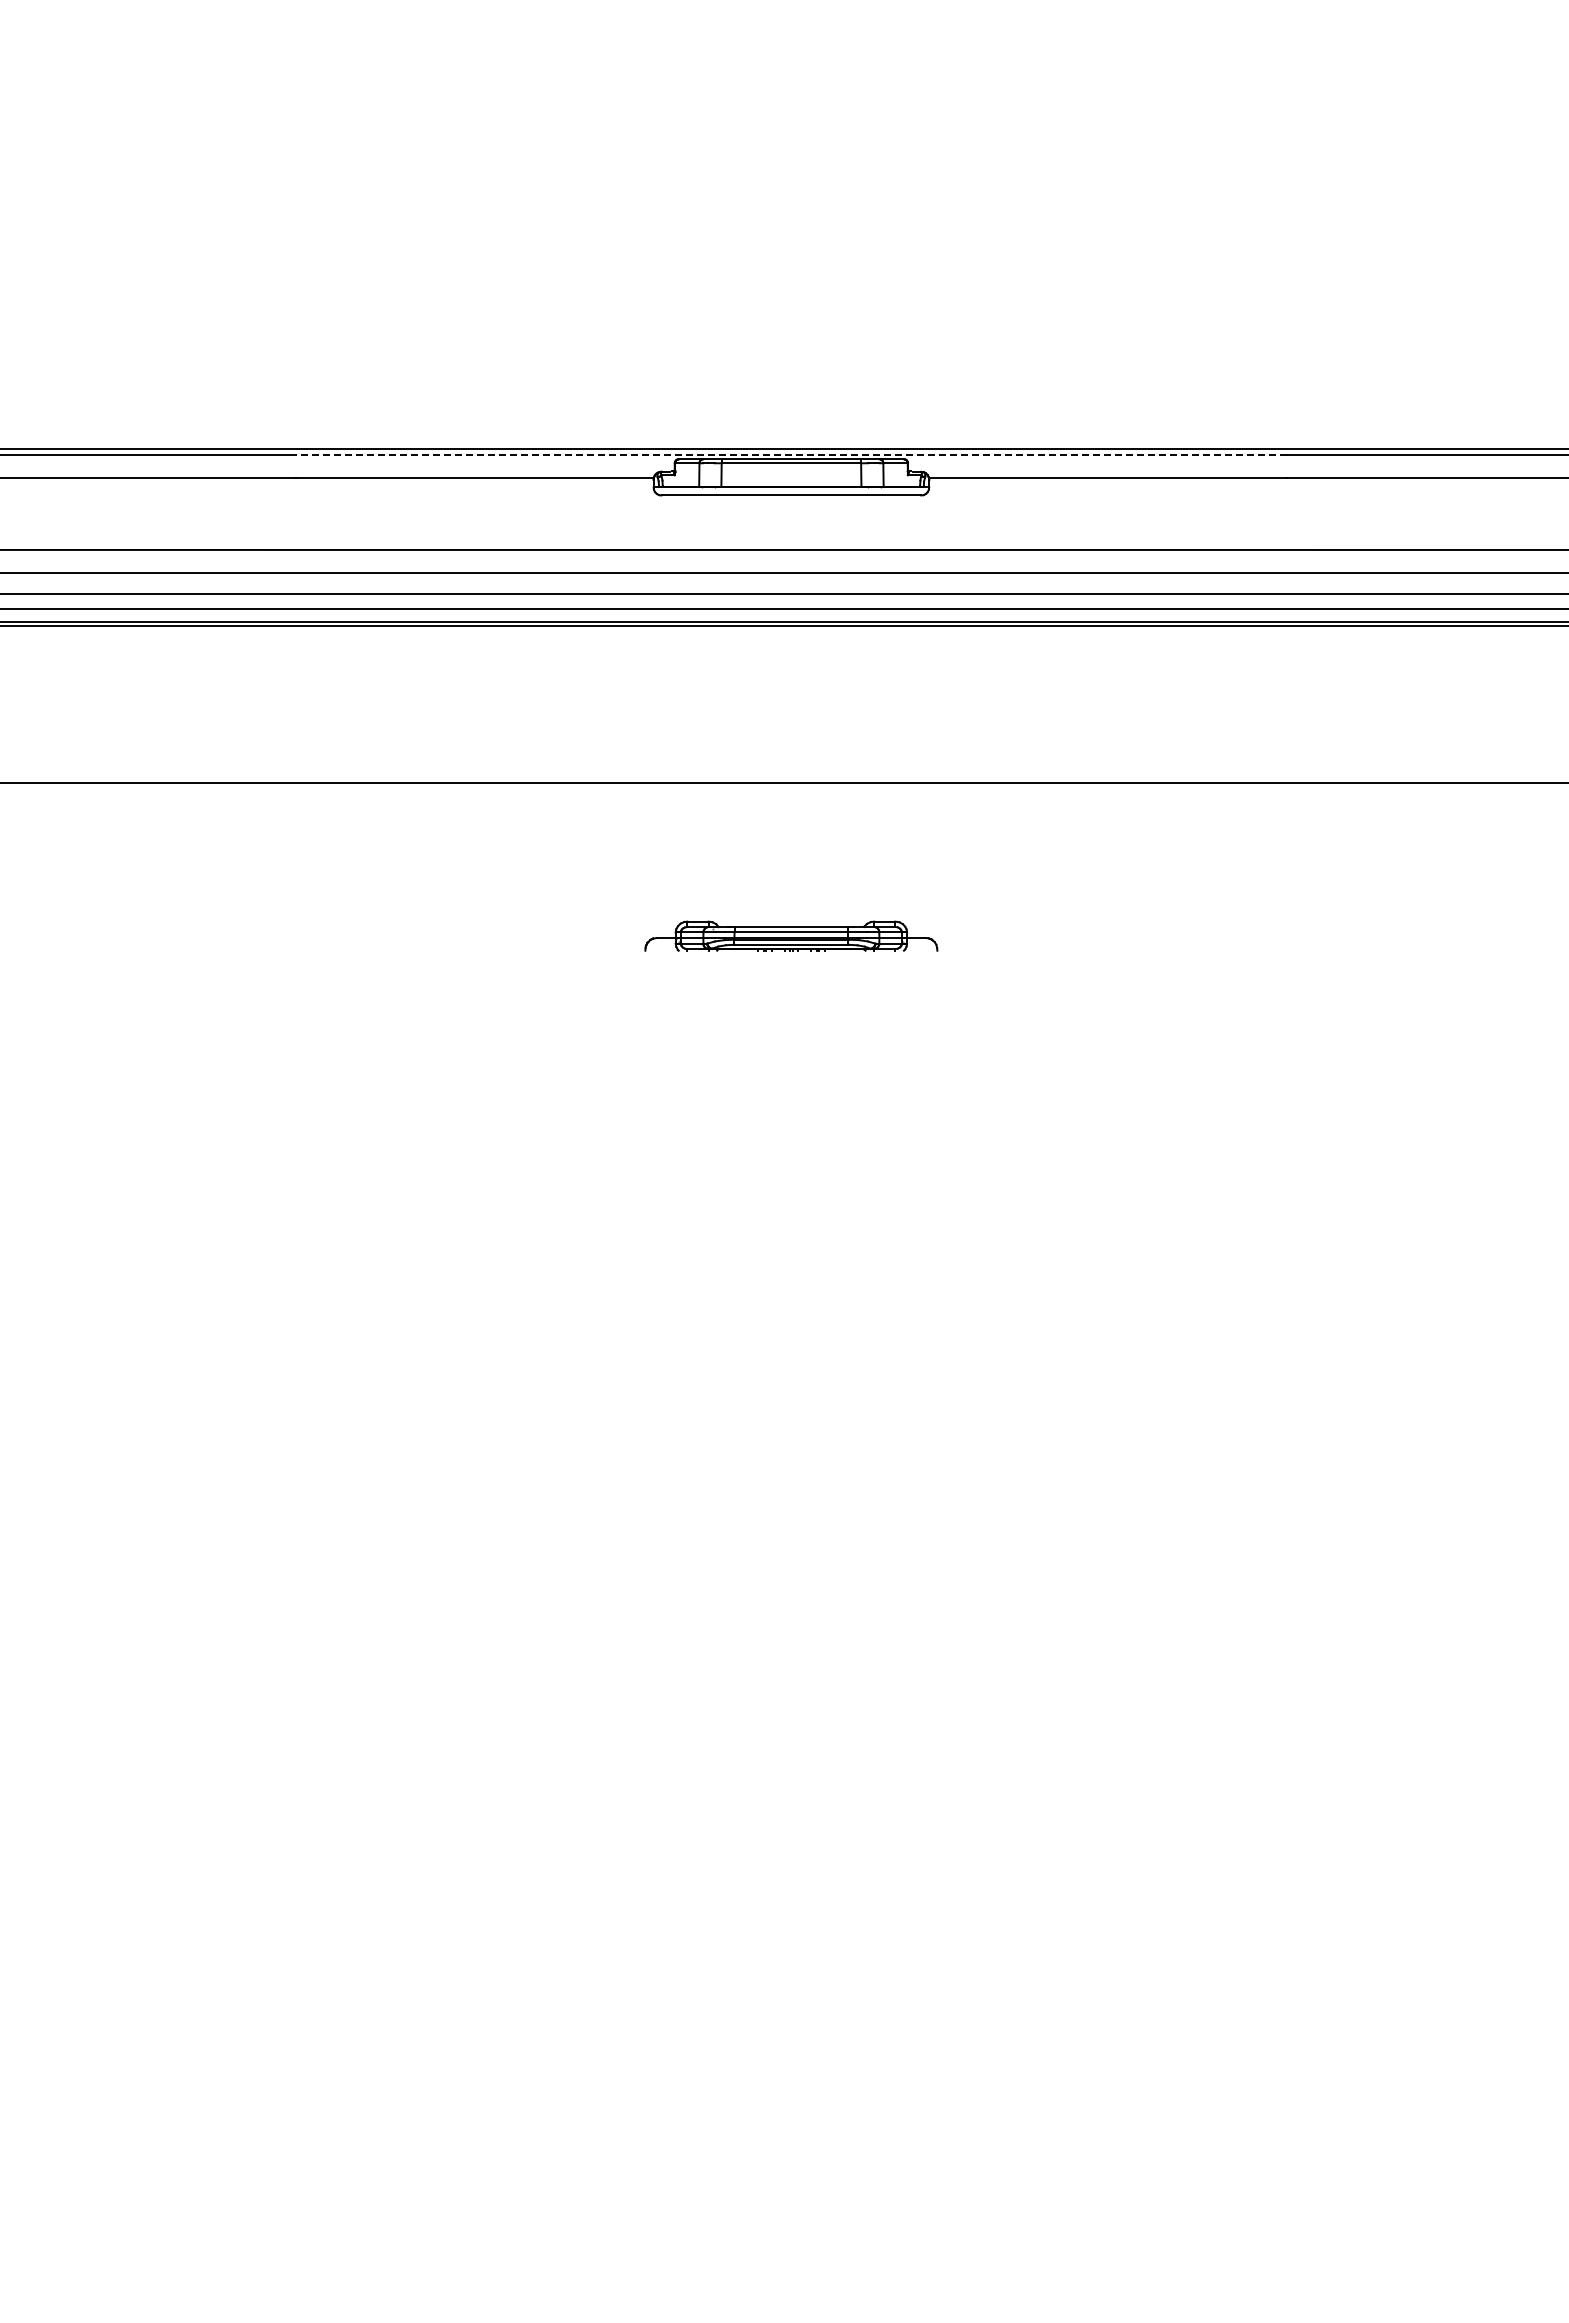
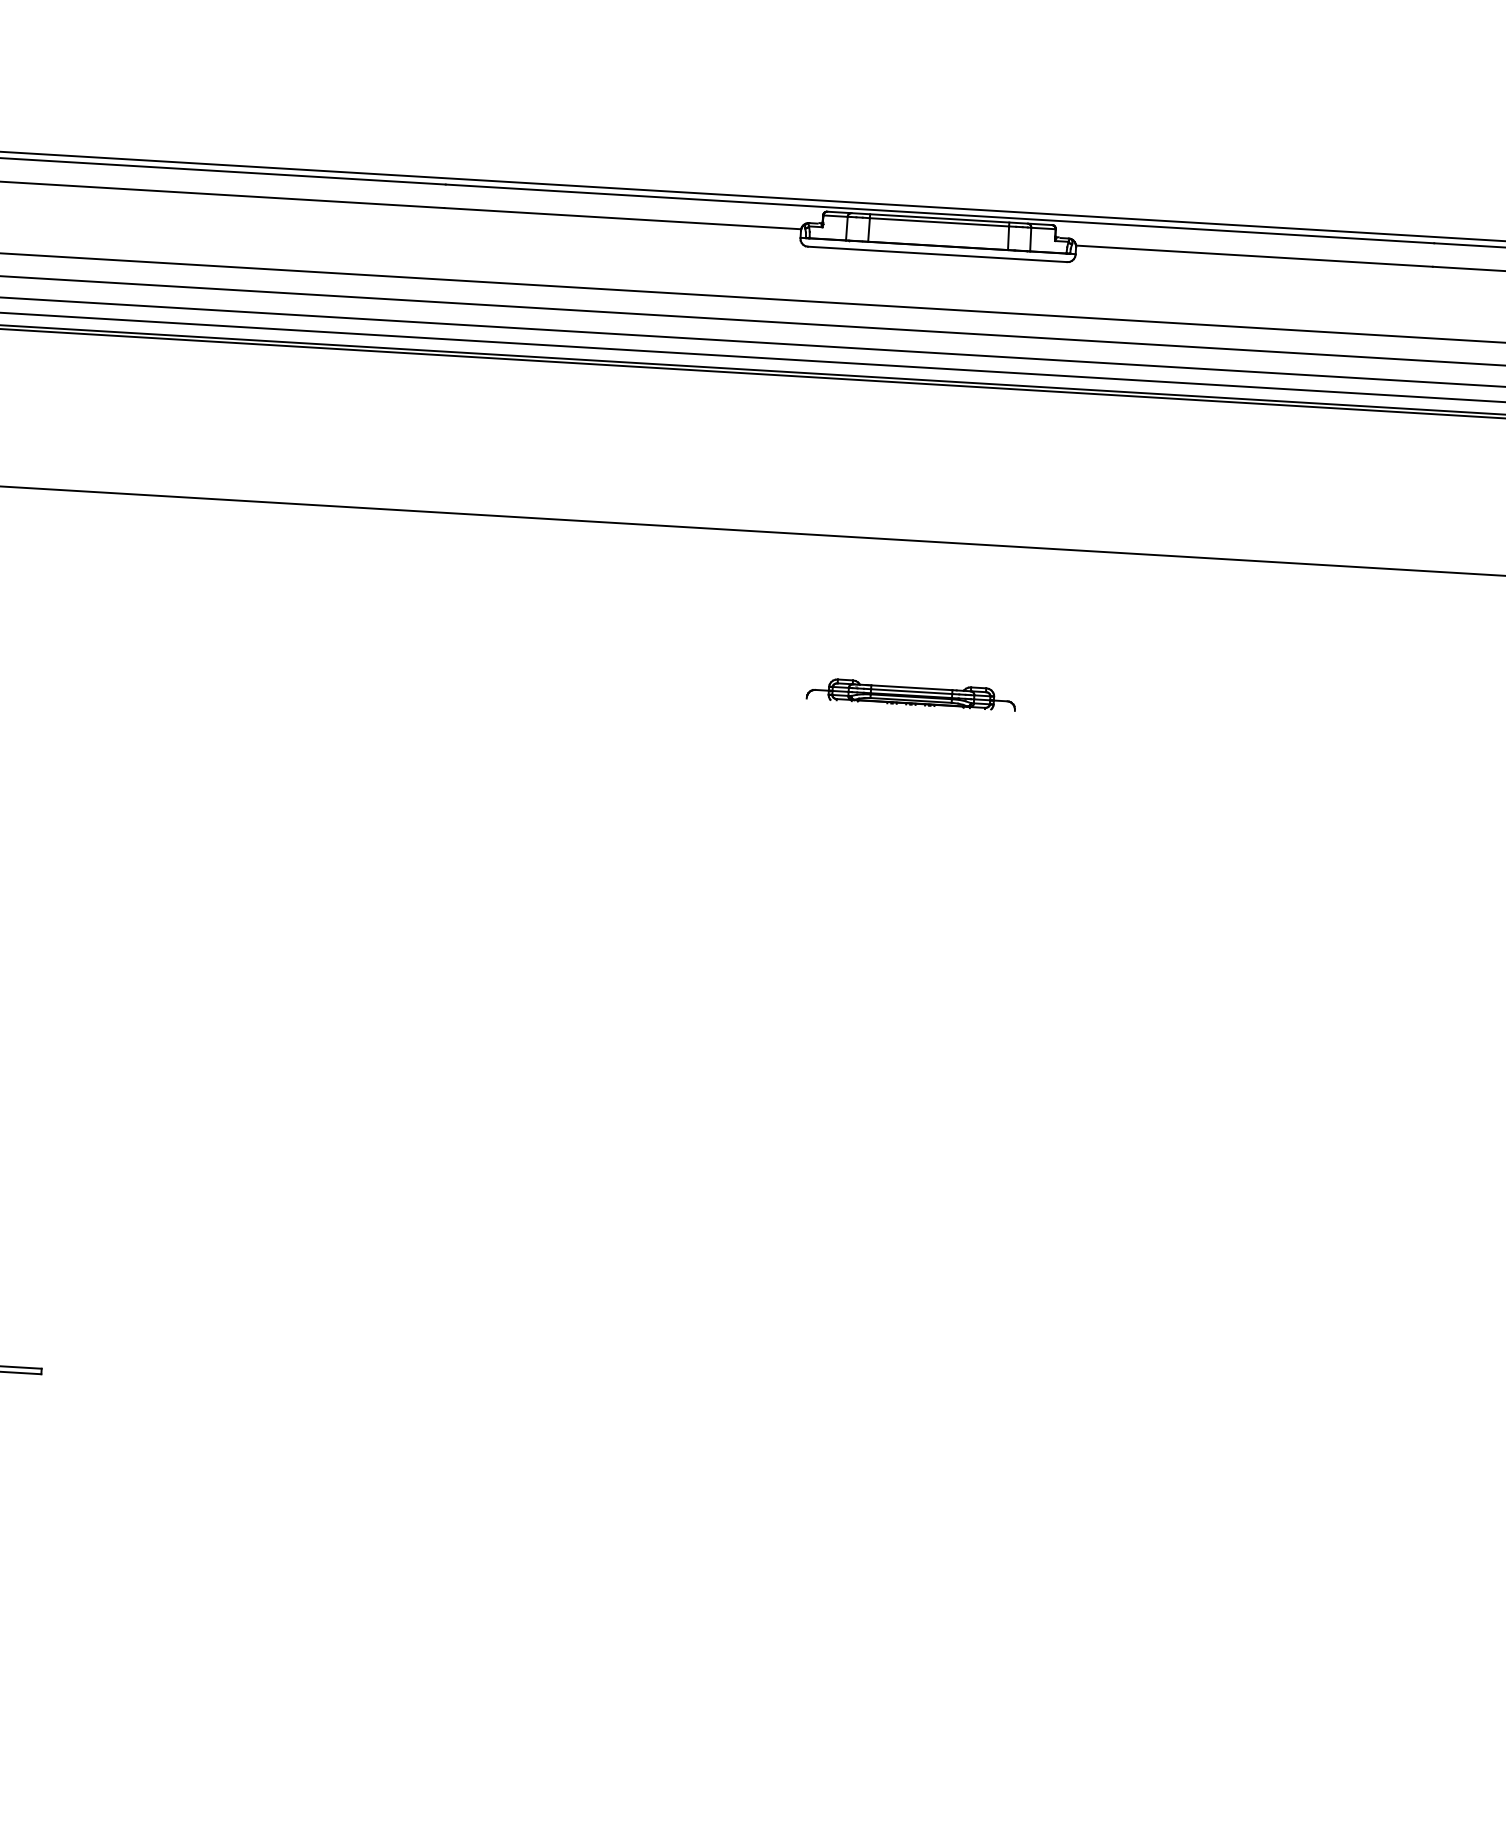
line: (790, 454) -> (939, 213), dashed -> solid
part: (791, 935) -> (911, 693), size x0.71

